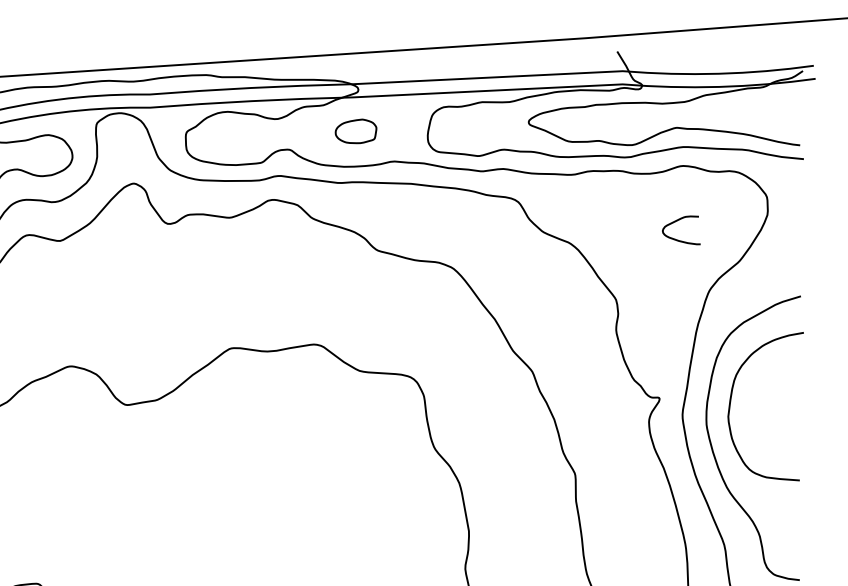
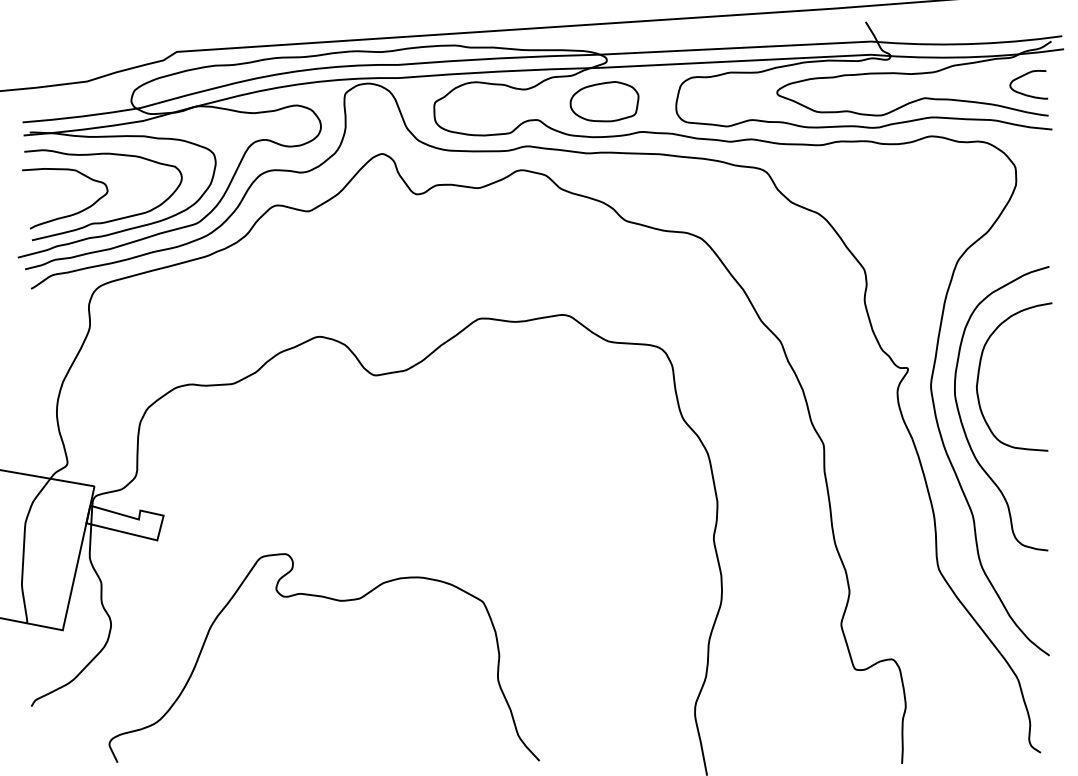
part: (356, 131) -> (604, 101), size x1.67
curve: (676, 222) -> (1023, 76), moved

